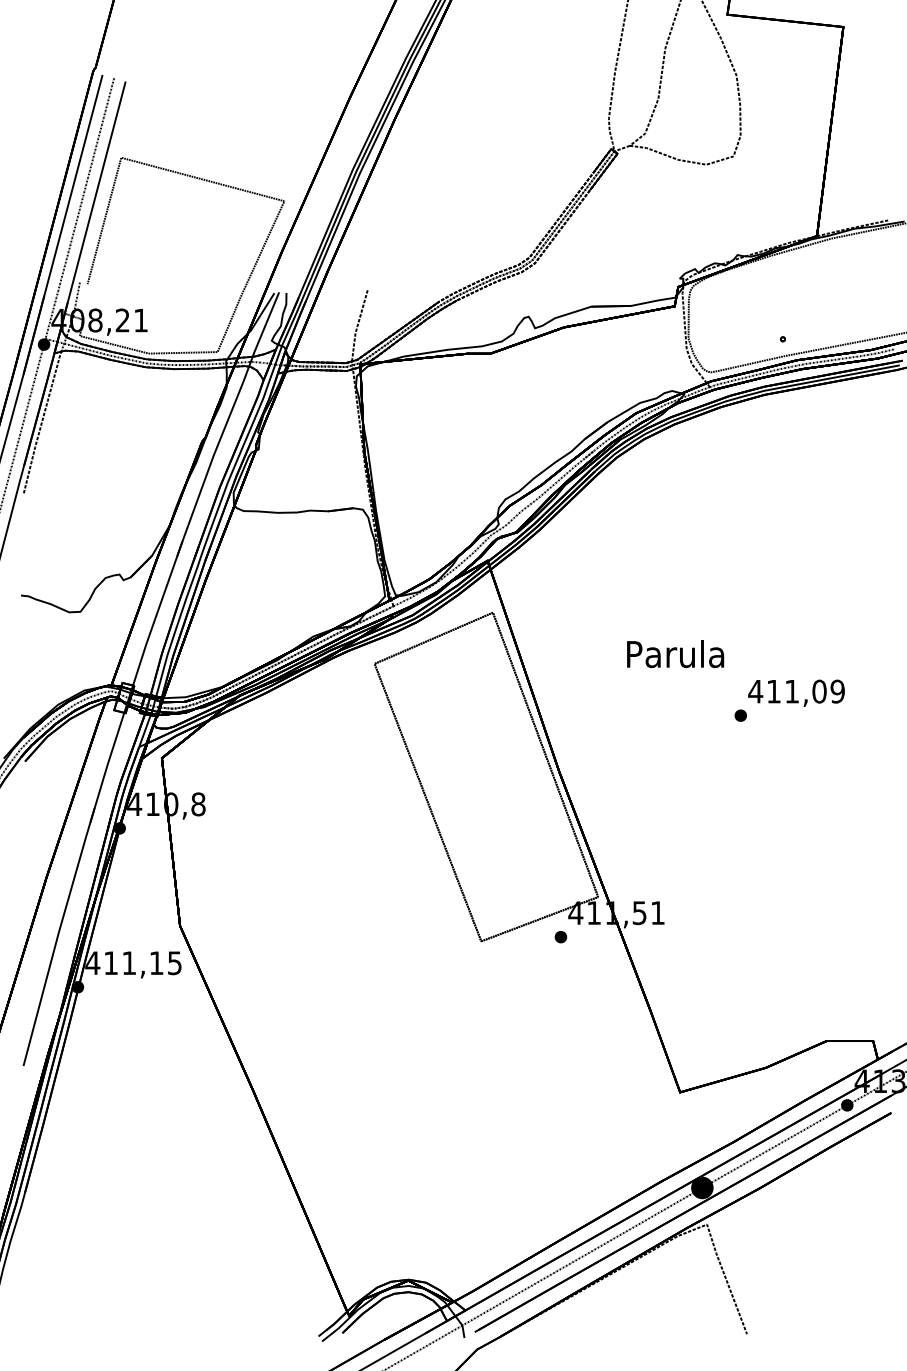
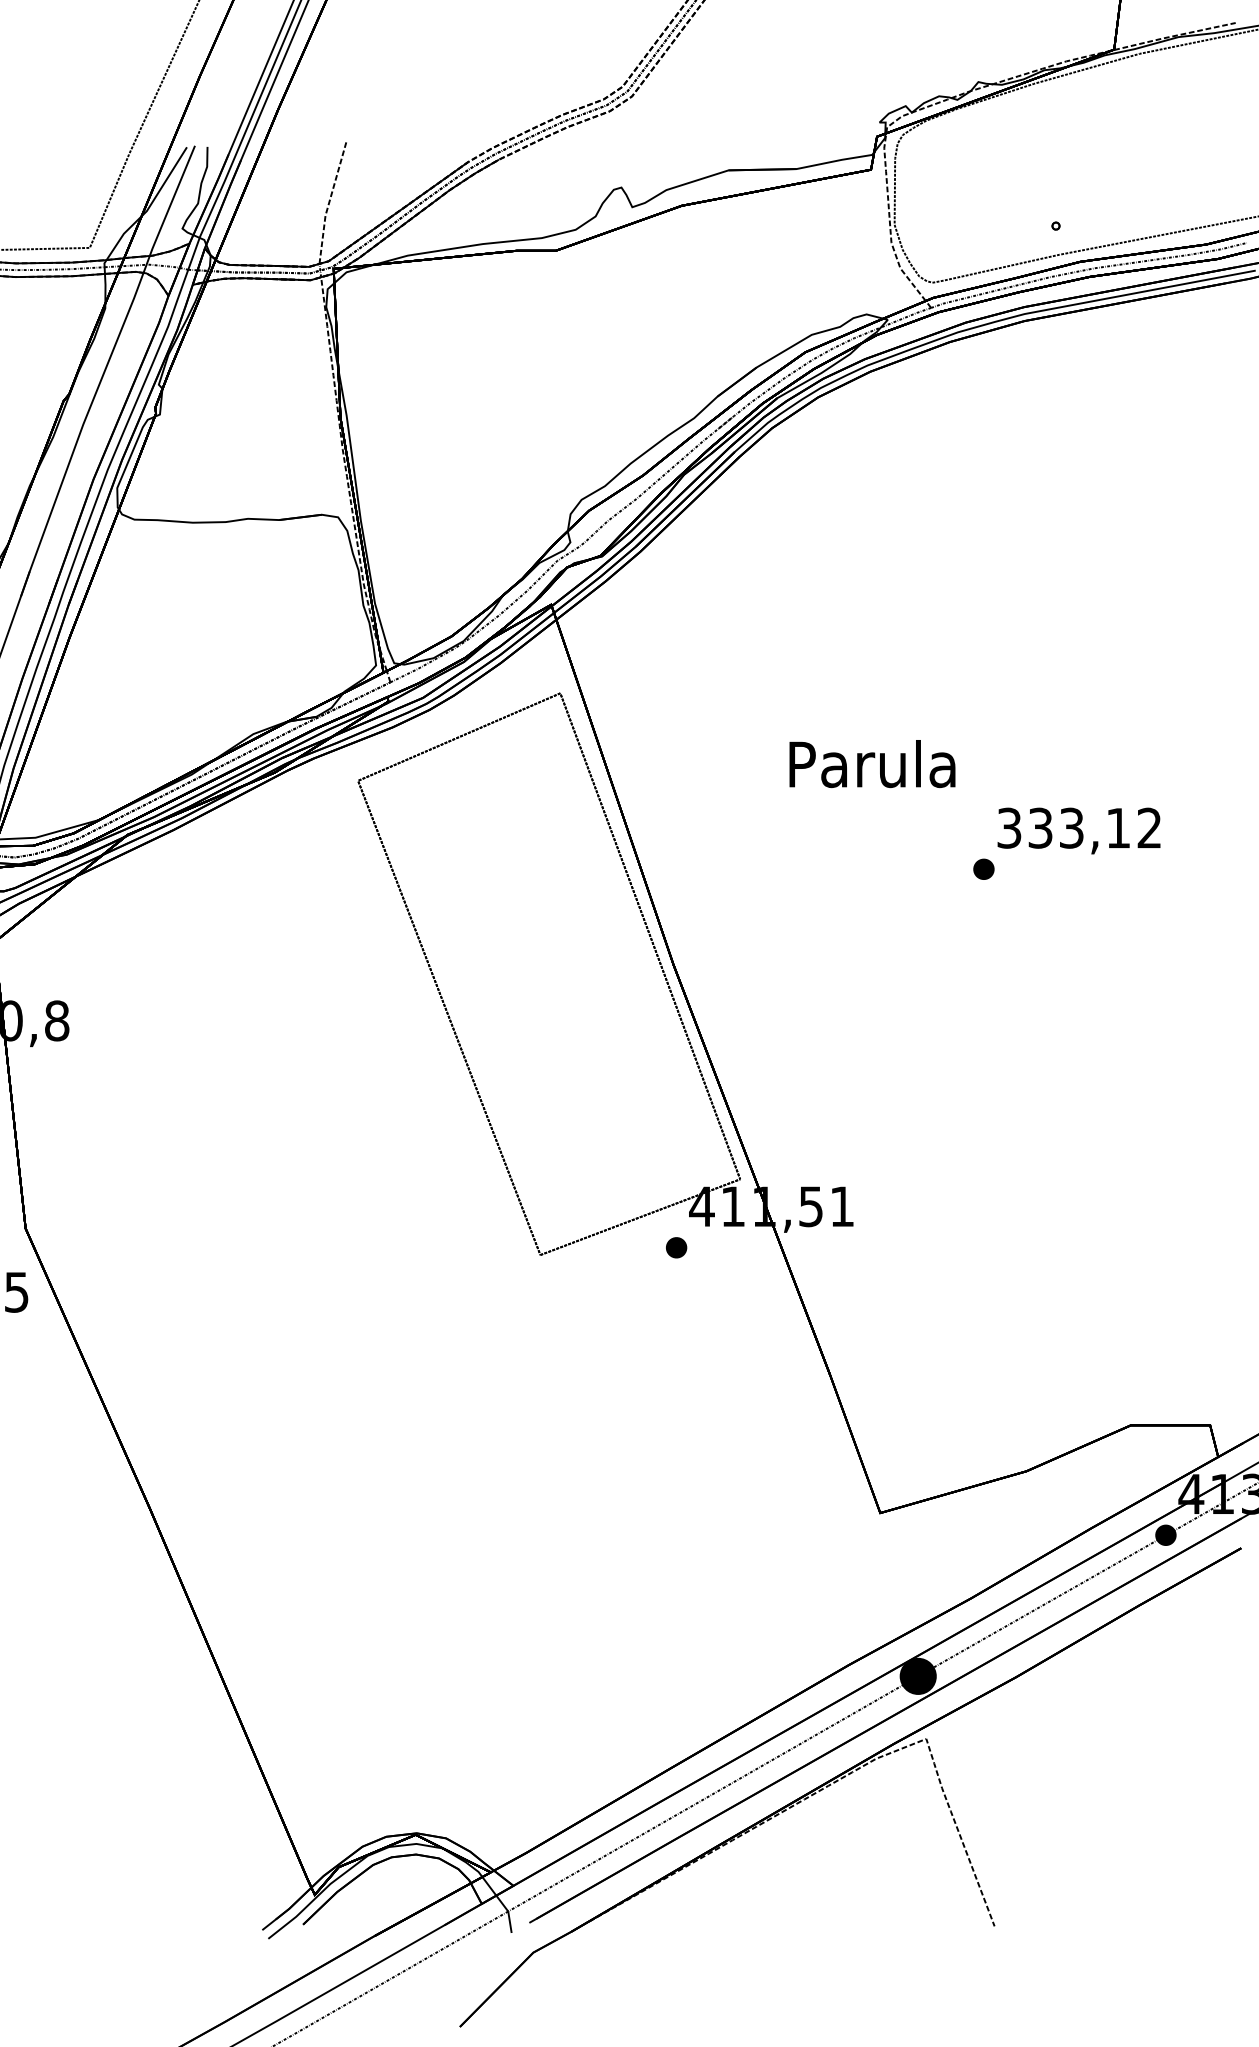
text: (796, 691) -> (1079, 827), 411,09 -> 333,12

